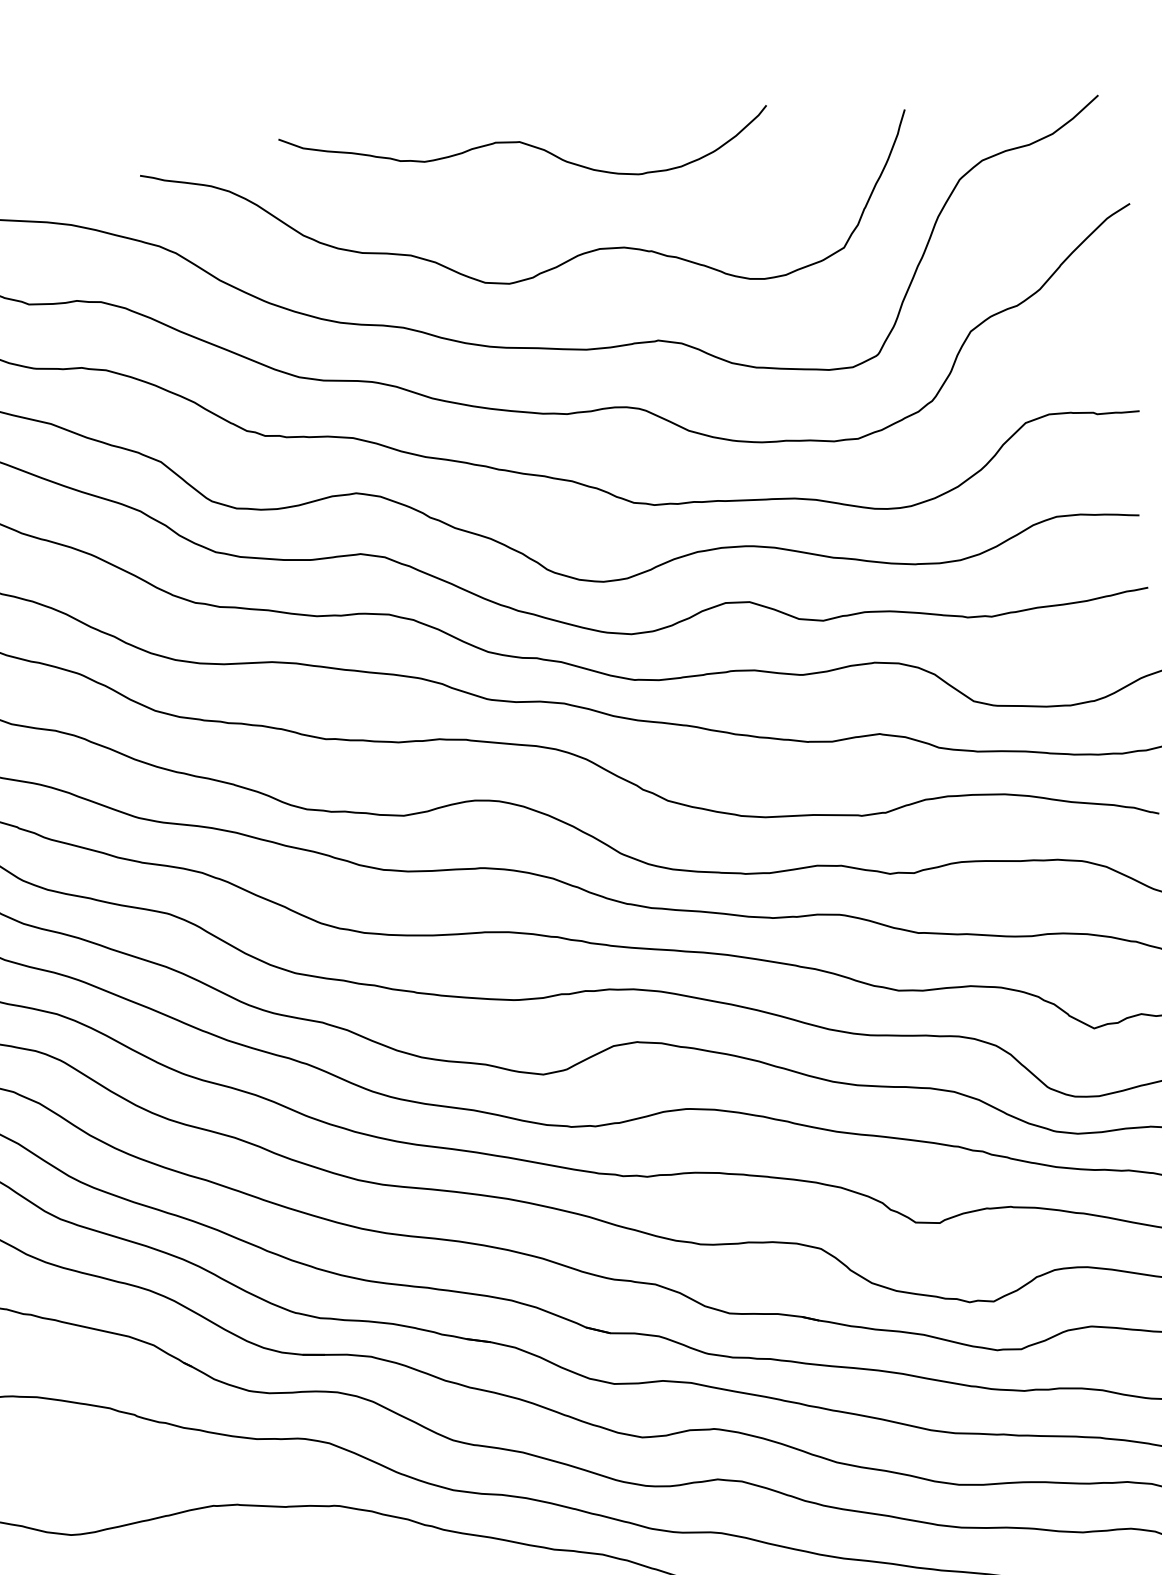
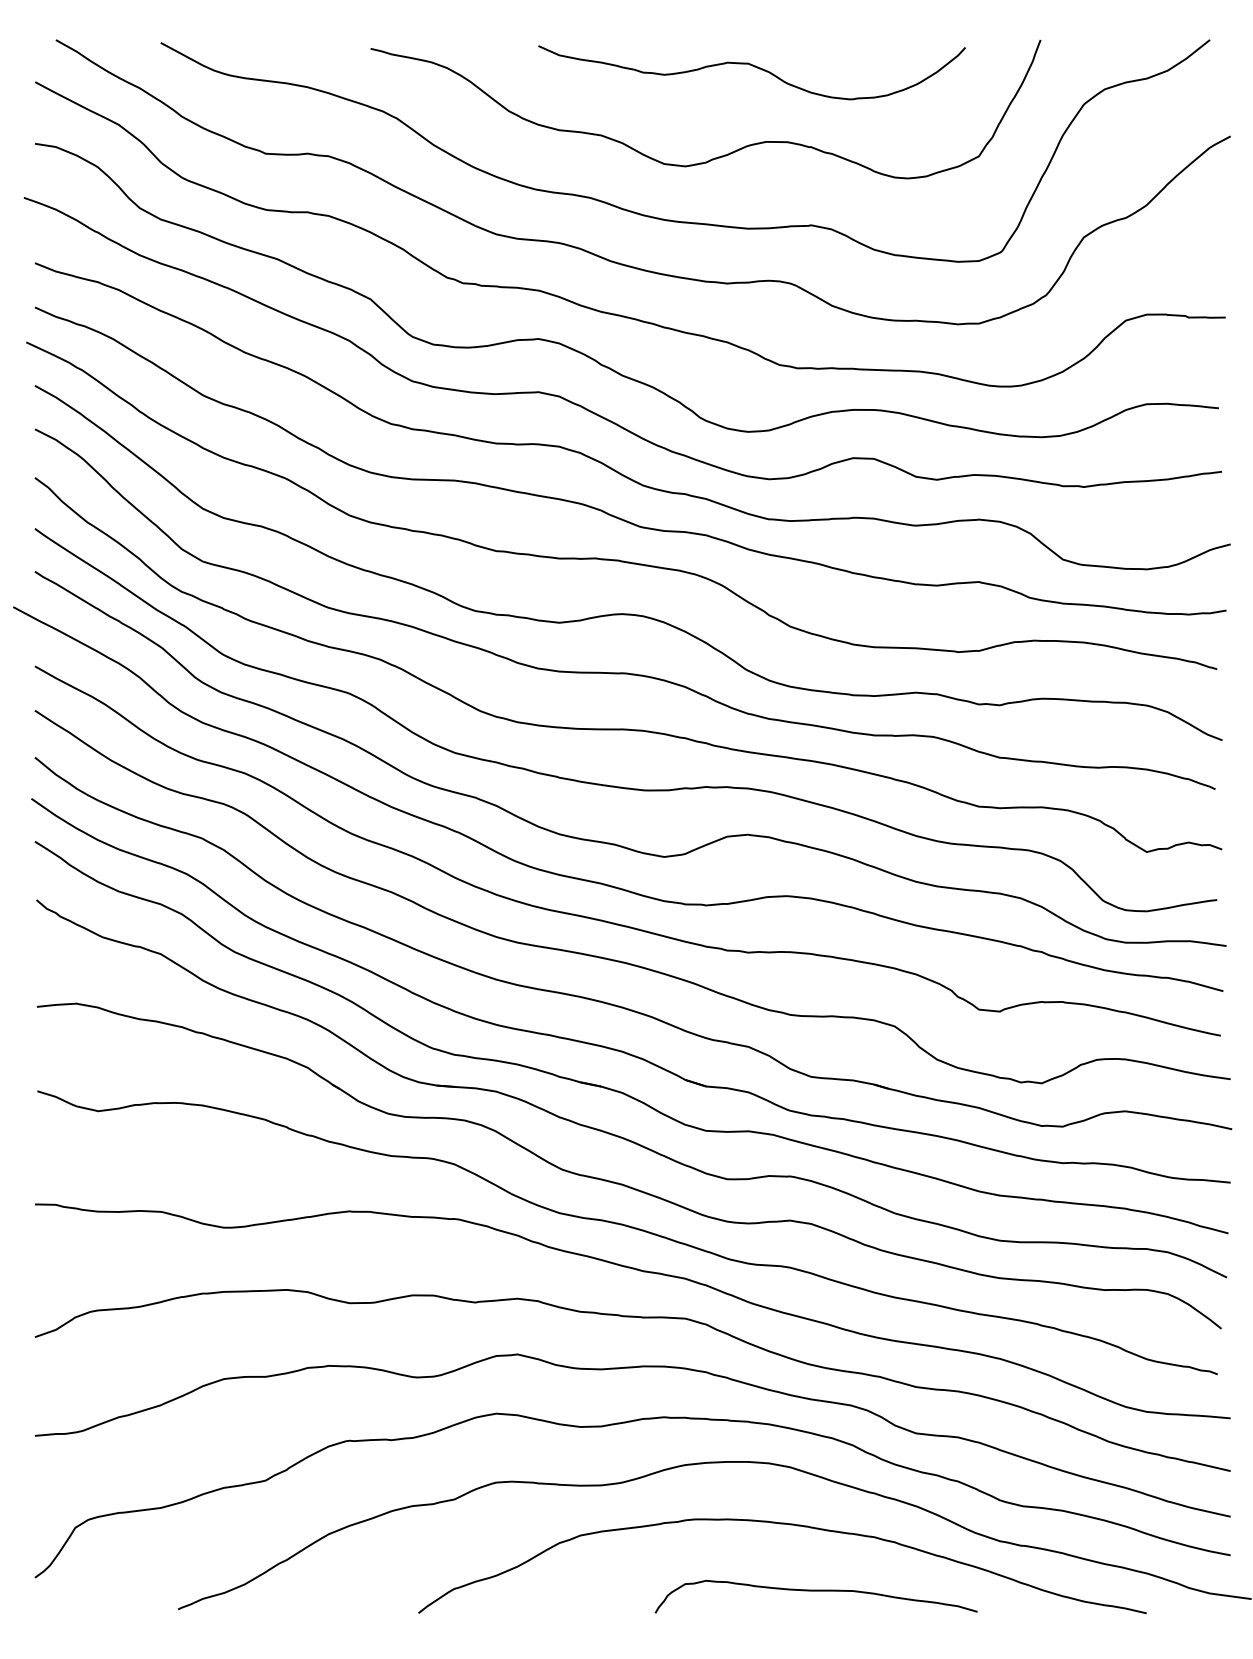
curve: (527, 145) -> (754, 67), moved

